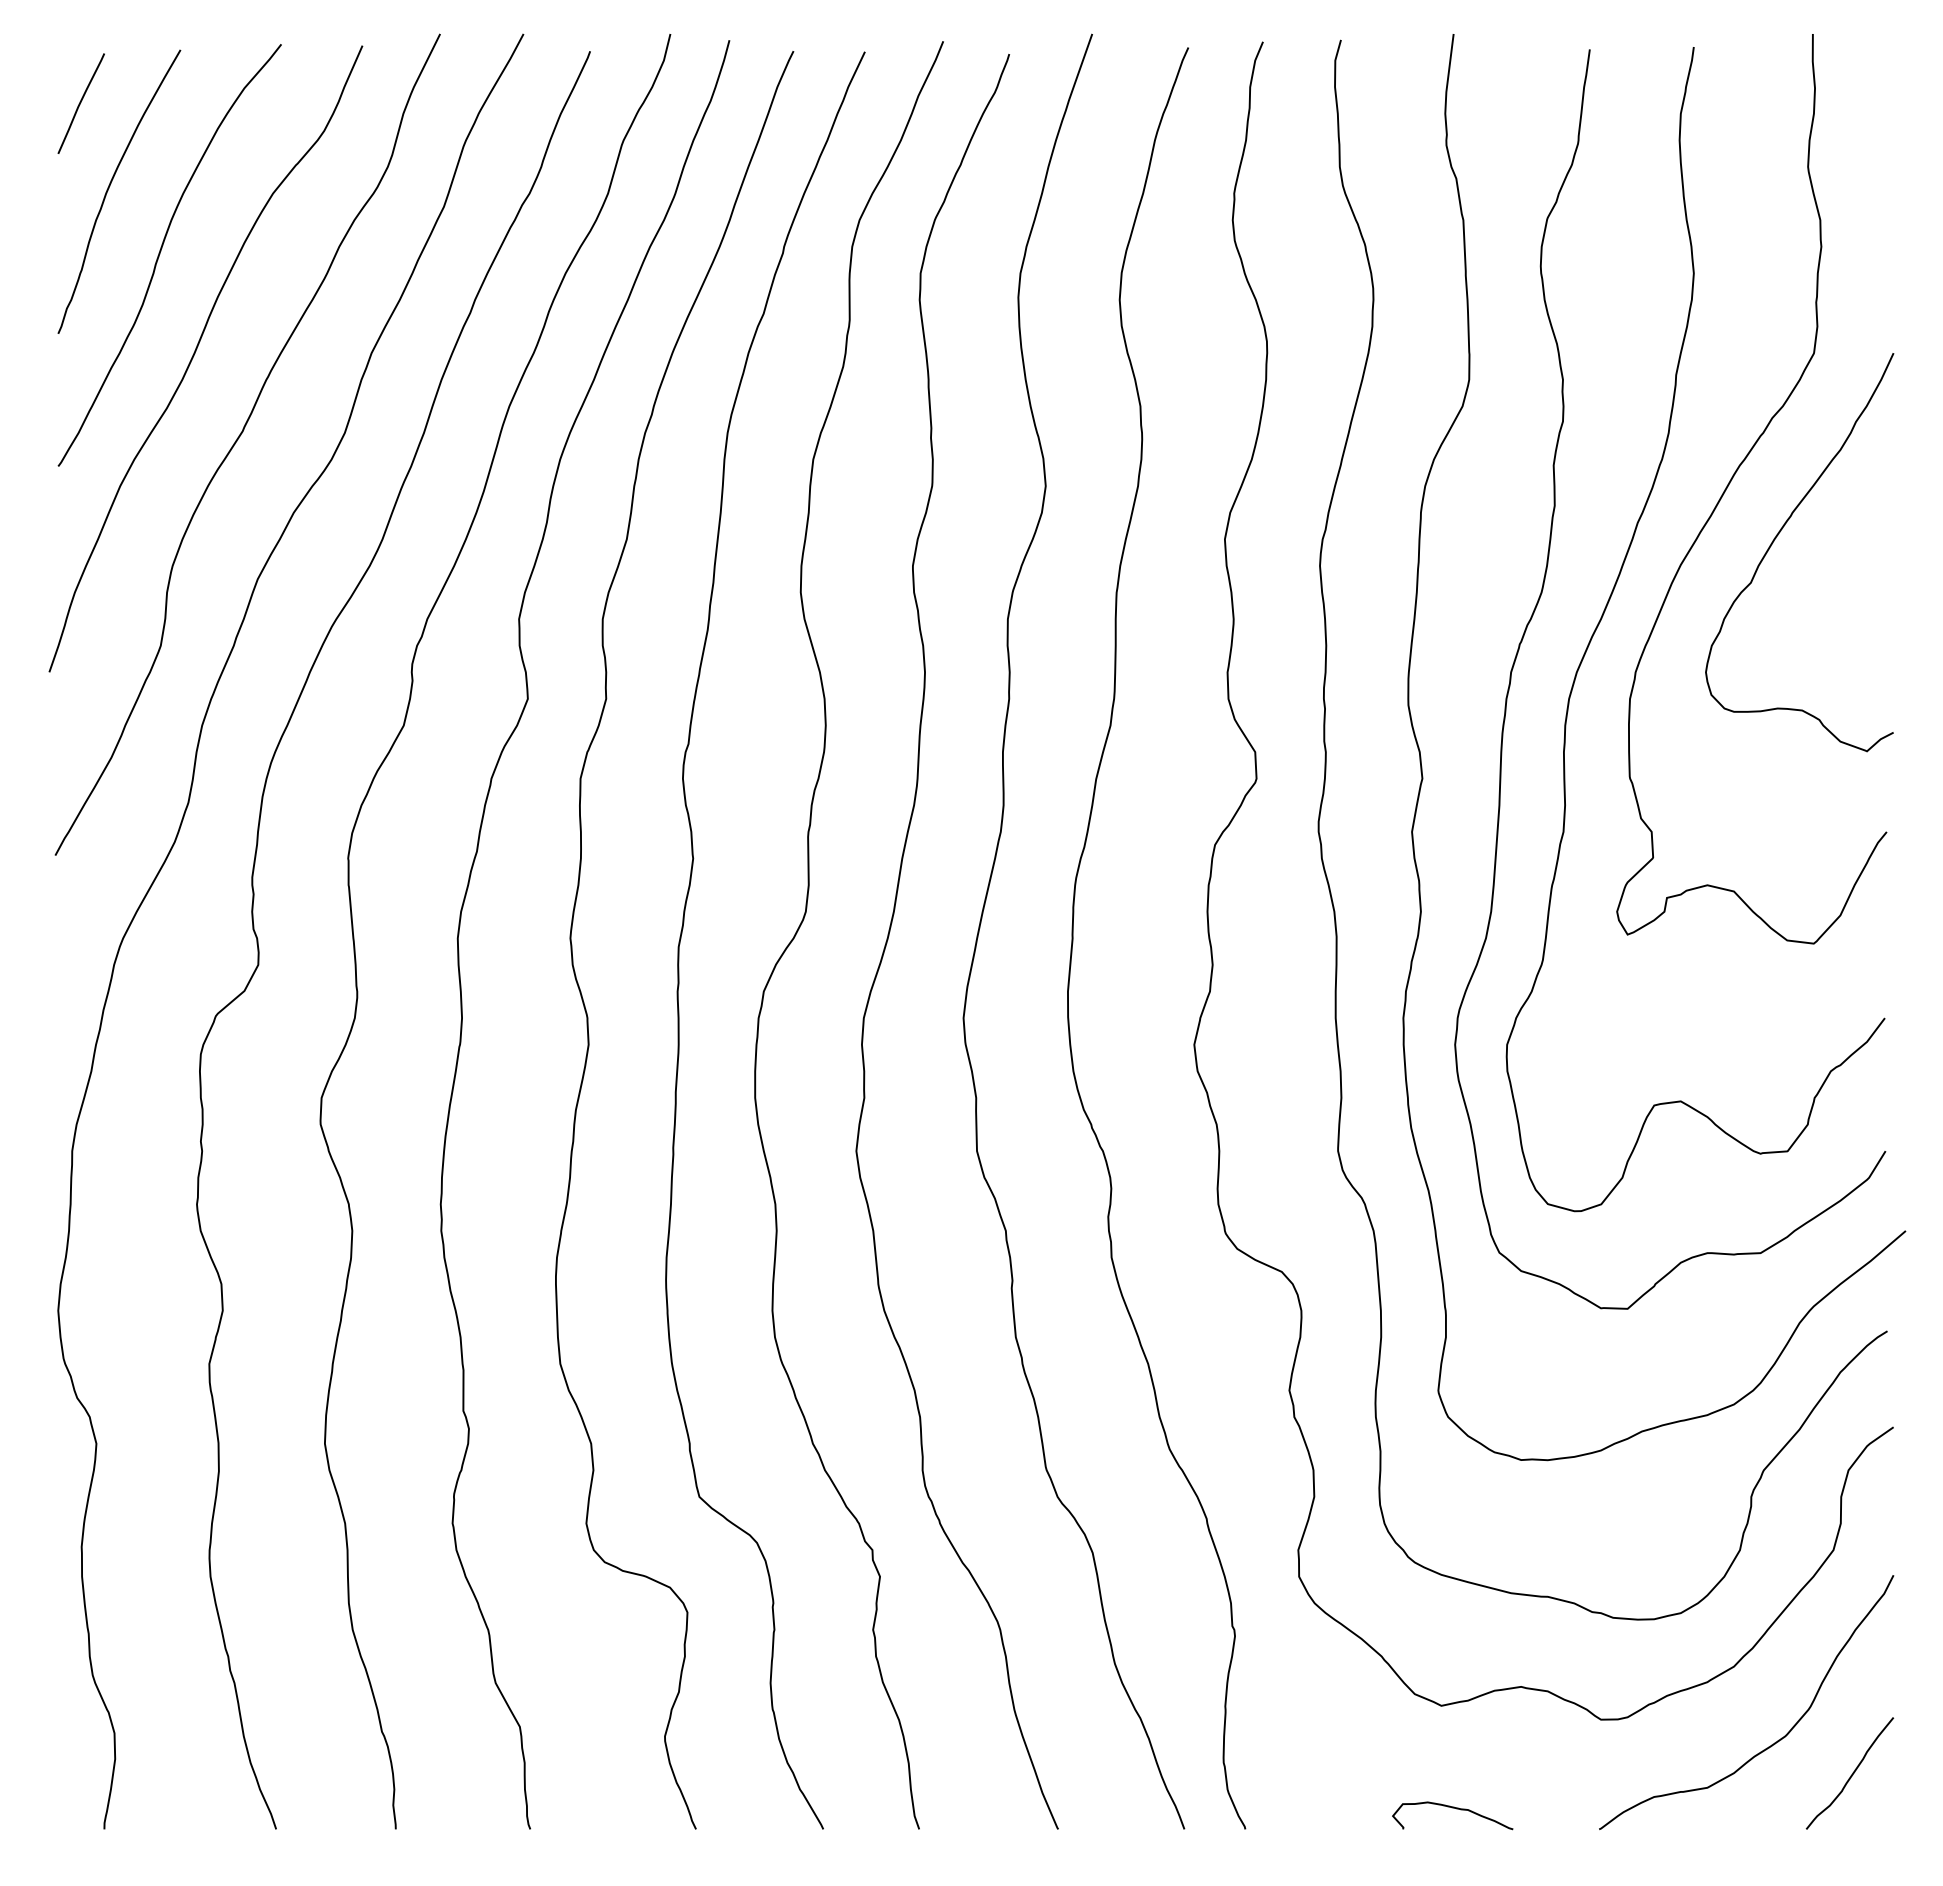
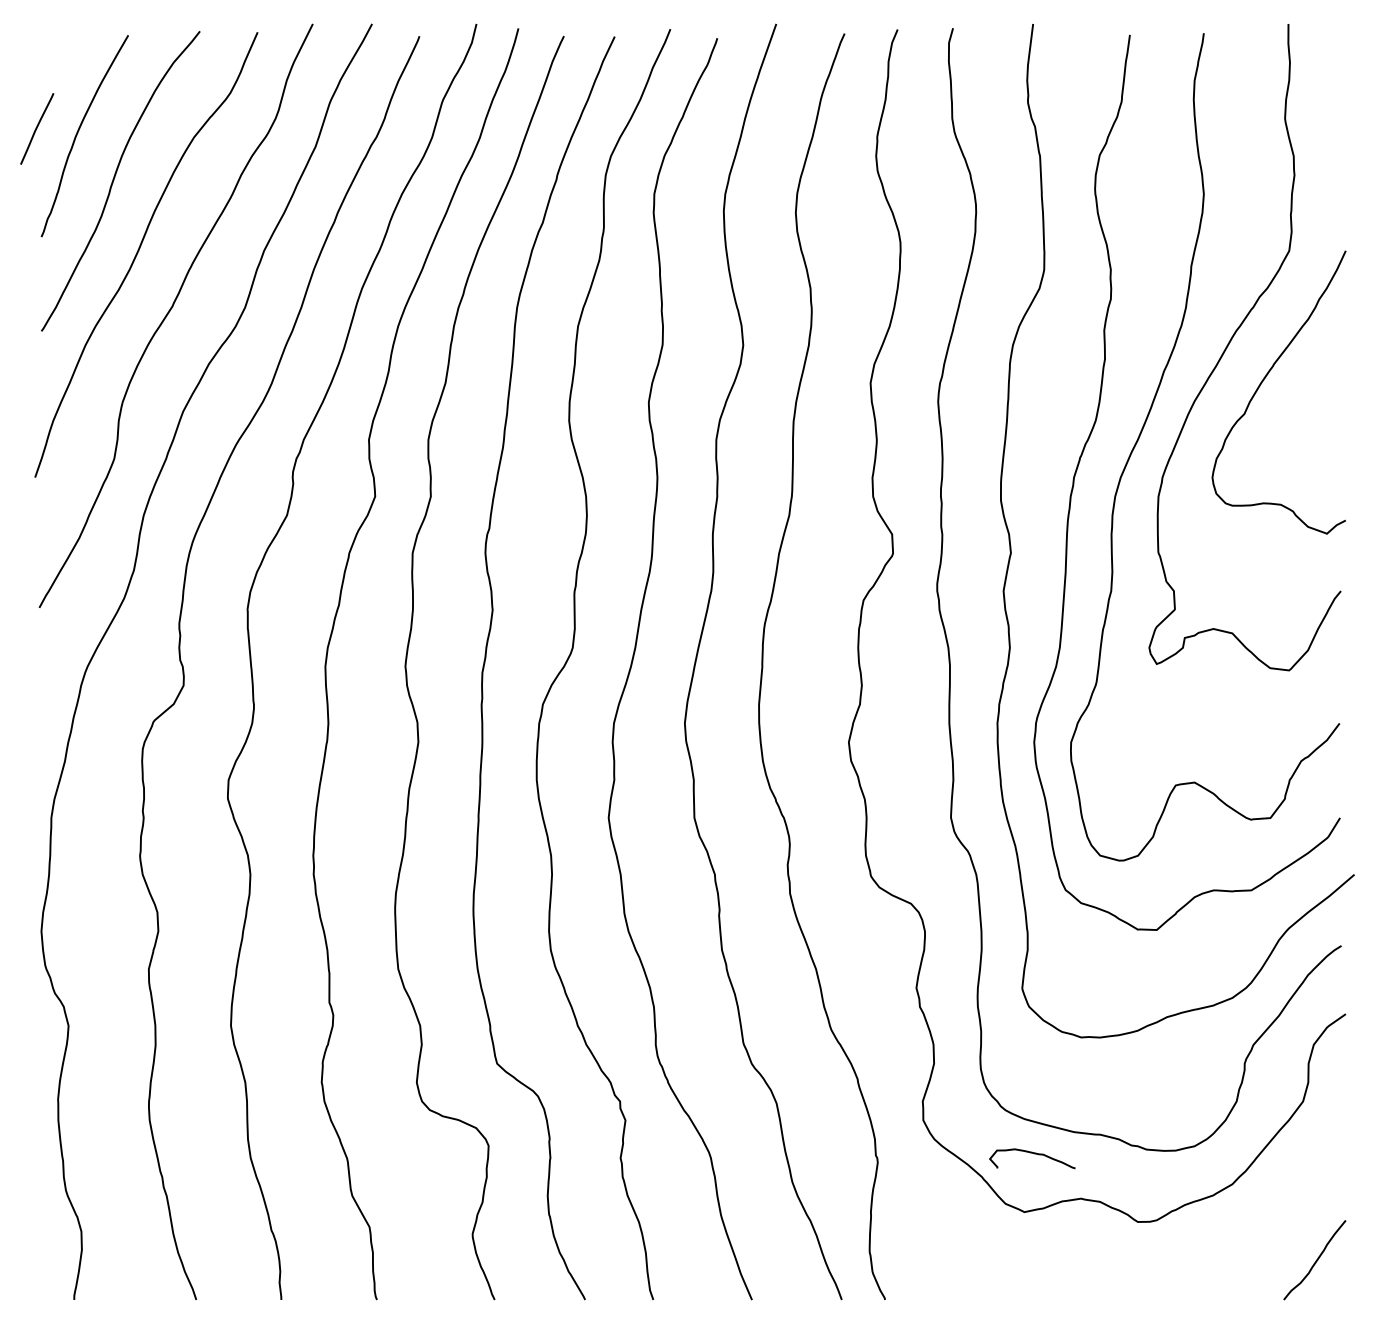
curve: (80, 103) -> (36, 128), moved
curve: (1774, 1742) -> (1261, 1238), removed
curve: (1452, 1808) -> (1032, 1153), moved

